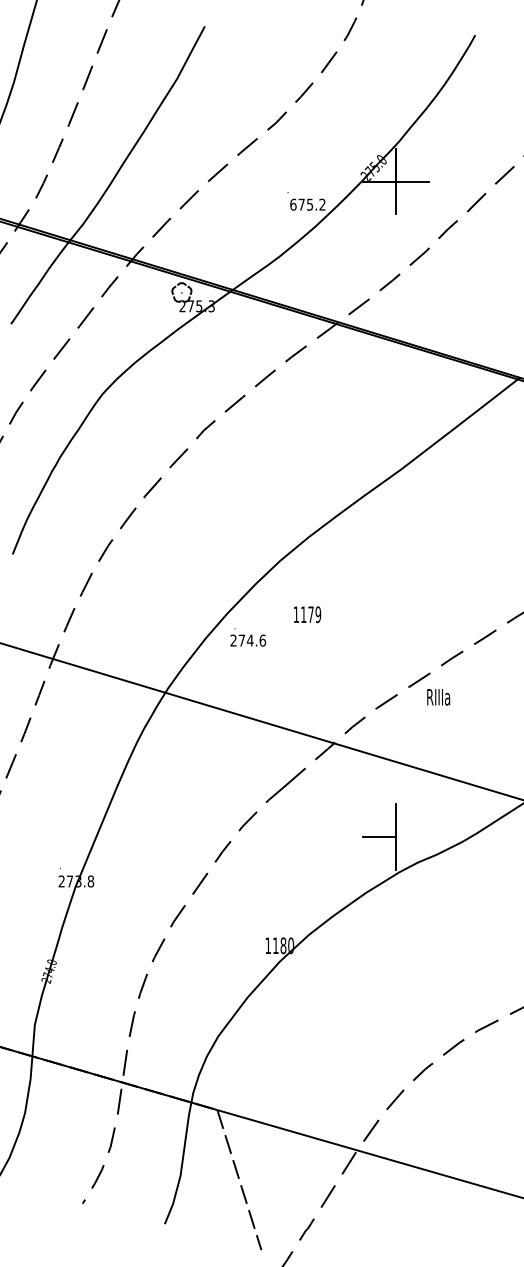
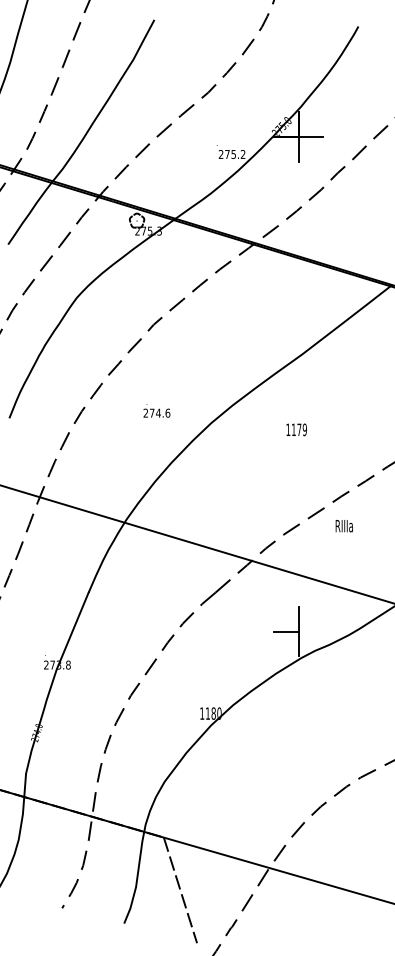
text: (293, 204) -> (221, 154), 675.2 -> 275.2
text: (307, 614) -> (296, 429), moved
text: (248, 637) -> (157, 410), moved
text: (438, 697) -> (344, 526), moved

